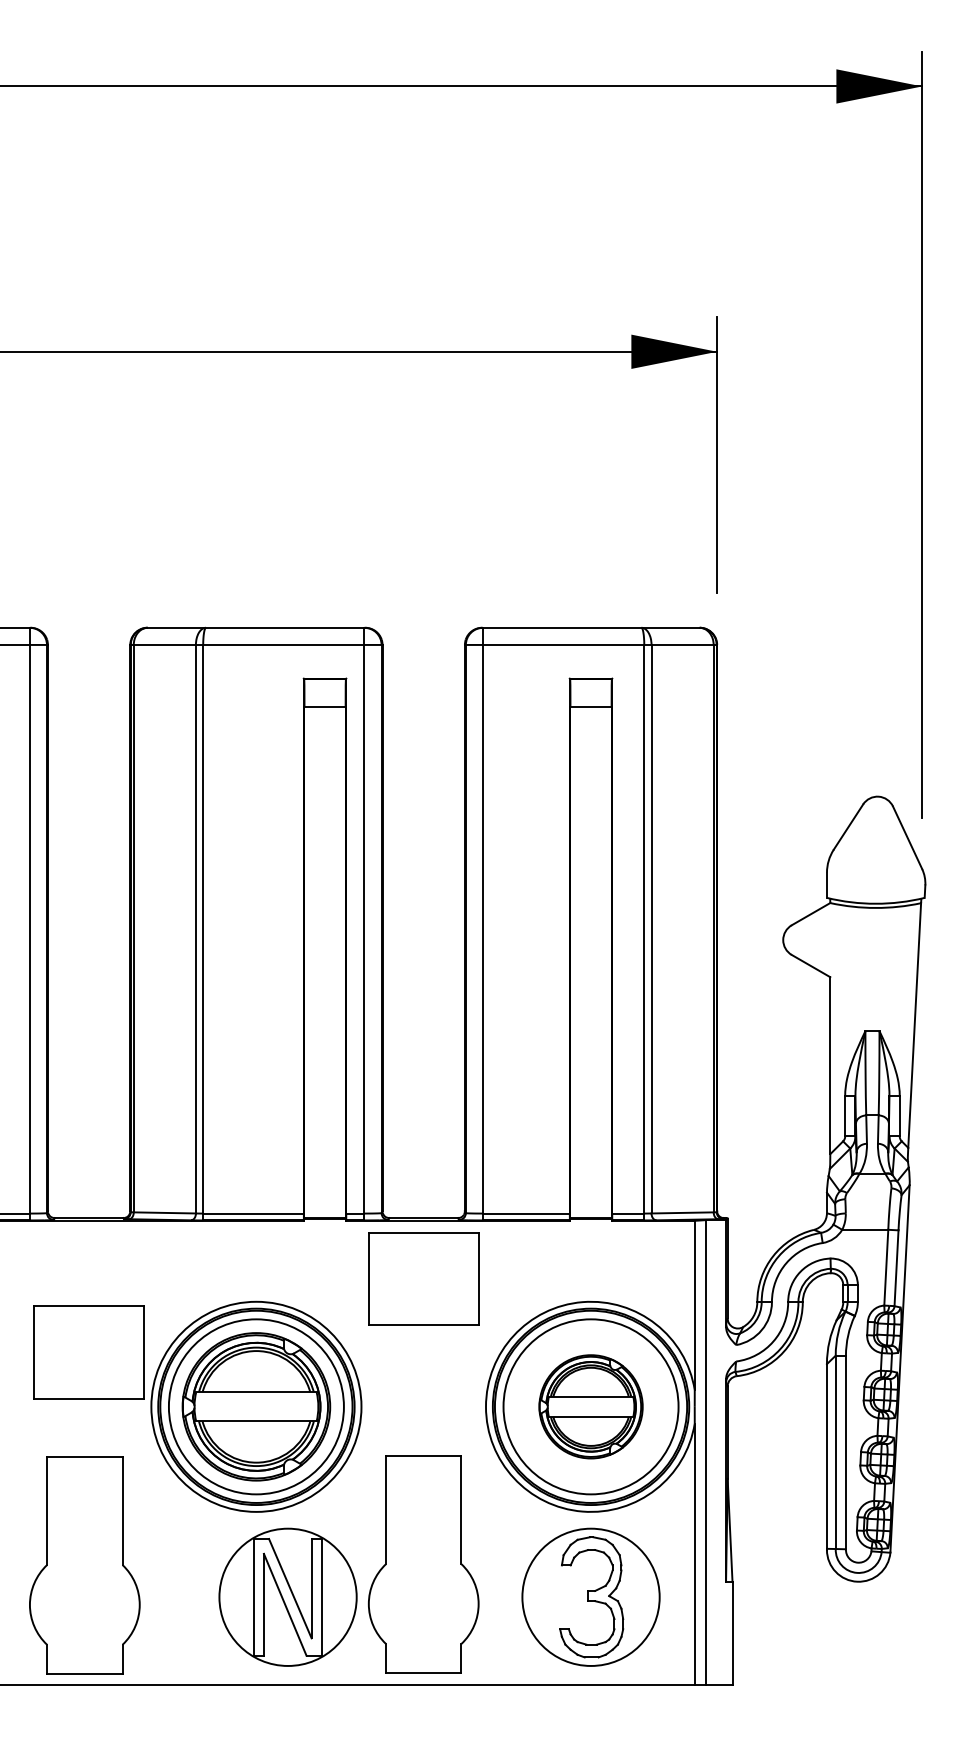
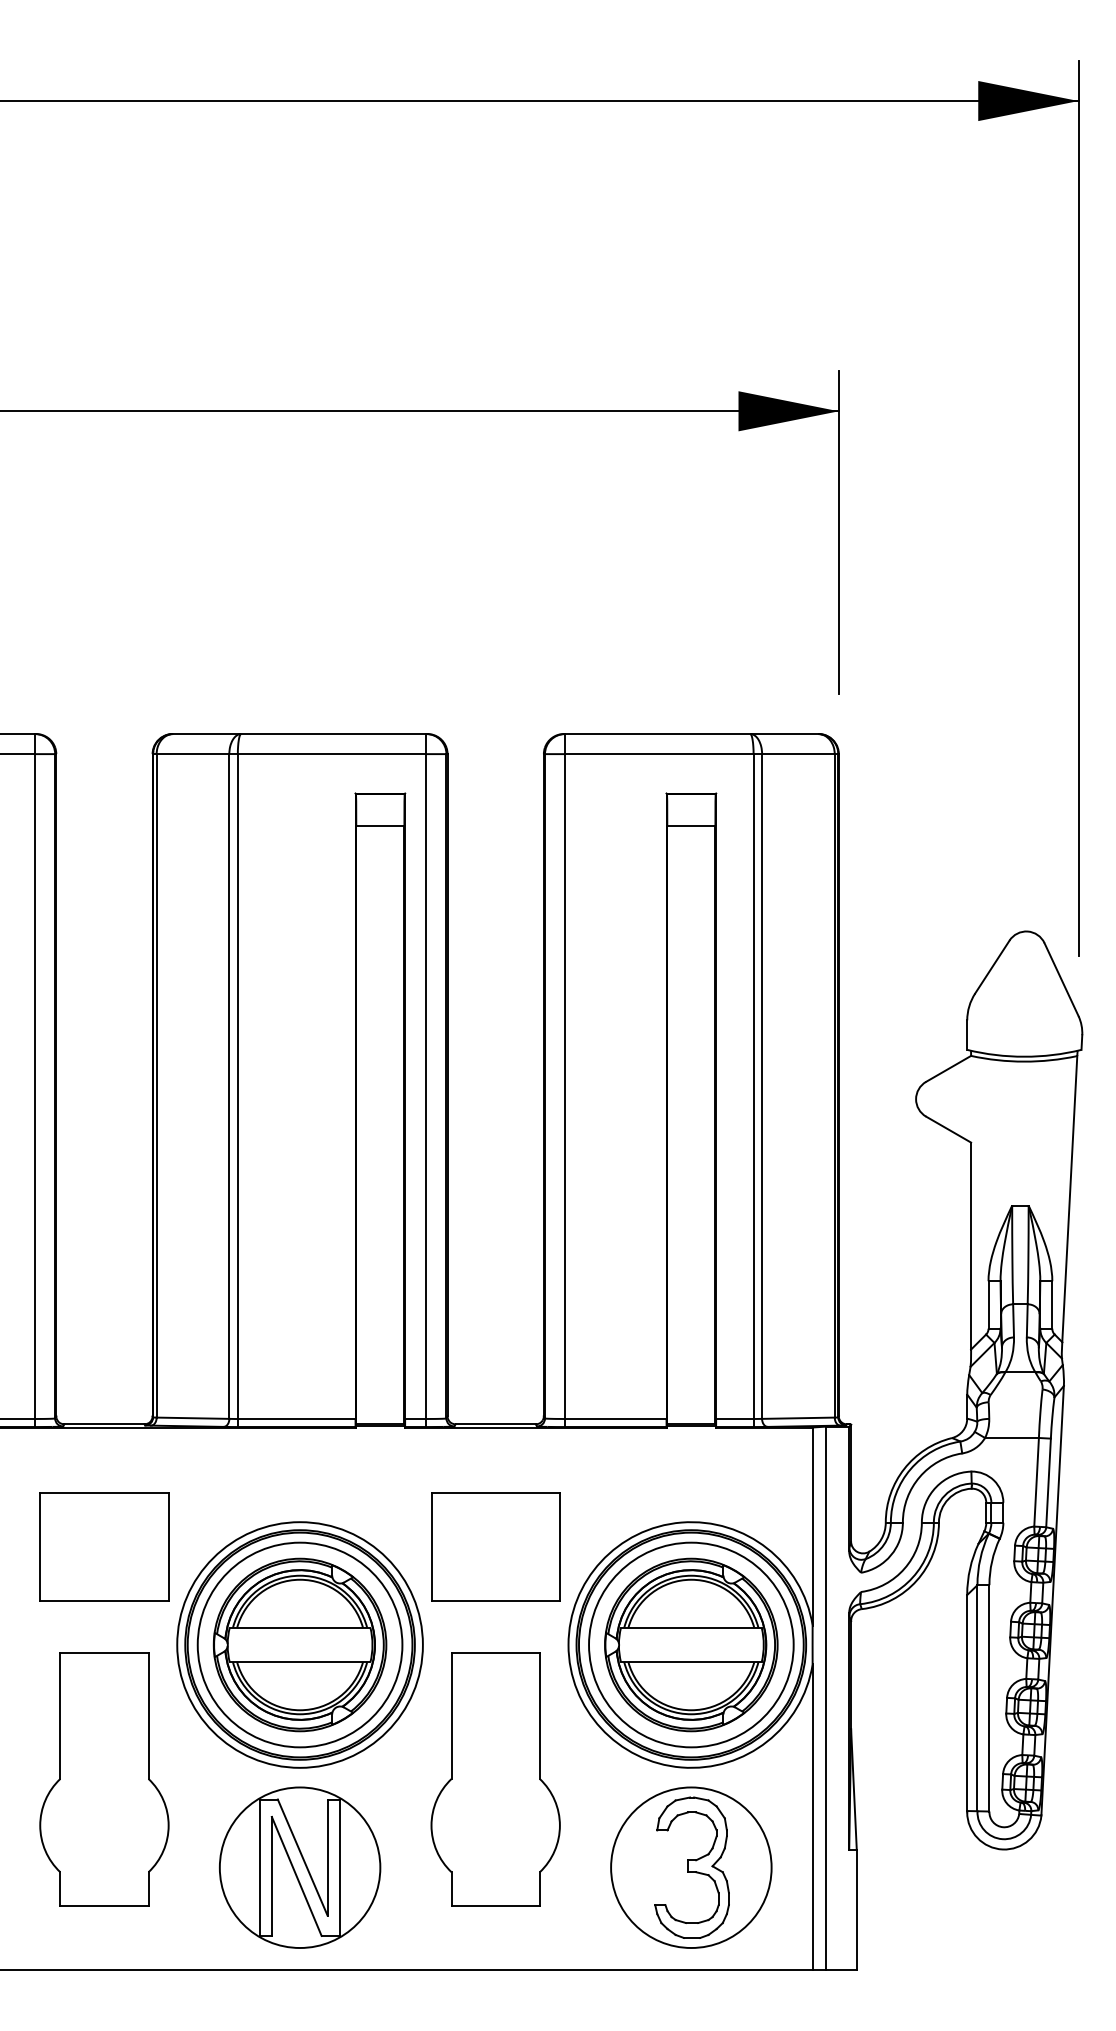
part: (423, 1278) -> (495, 1546), moved
part: (89, 1352) -> (104, 1546), moved
part: (591, 1406) -> (691, 1644), size x1.43
part: (423, 1564) -> (495, 1779), moved
part: (84, 1565) -> (104, 1779), moved
part: (287, 1597) -> (299, 1867), moved

